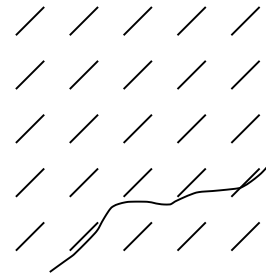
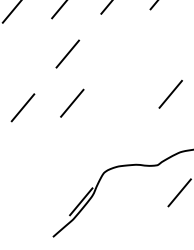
line: (29, 74) -> (18, 58), removed
line: (137, 74) -> (116, 49), removed
line: (191, 74) -> (166, 44), removed
line: (137, 128) -> (121, 98), removed
line: (29, 182) -> (26, 156), removed
line: (83, 182) -> (76, 152), removed
line: (137, 182) -> (125, 147), removed
line: (191, 182) -> (175, 143), removed
line: (29, 236) -> (31, 206), removed
line: (137, 236) -> (130, 197), removed

